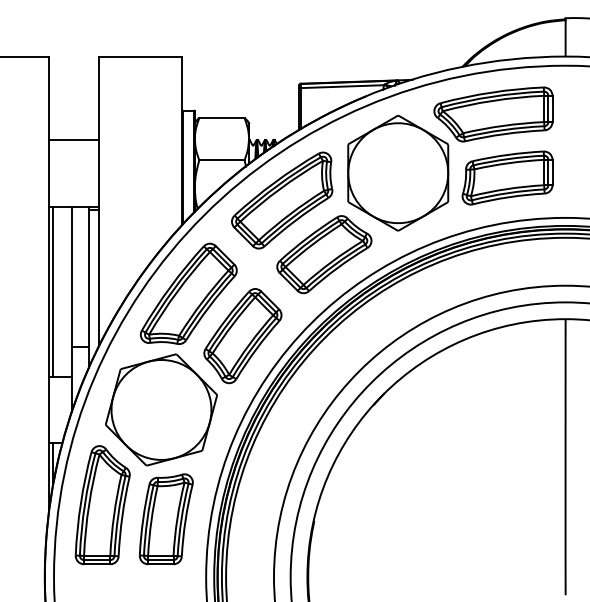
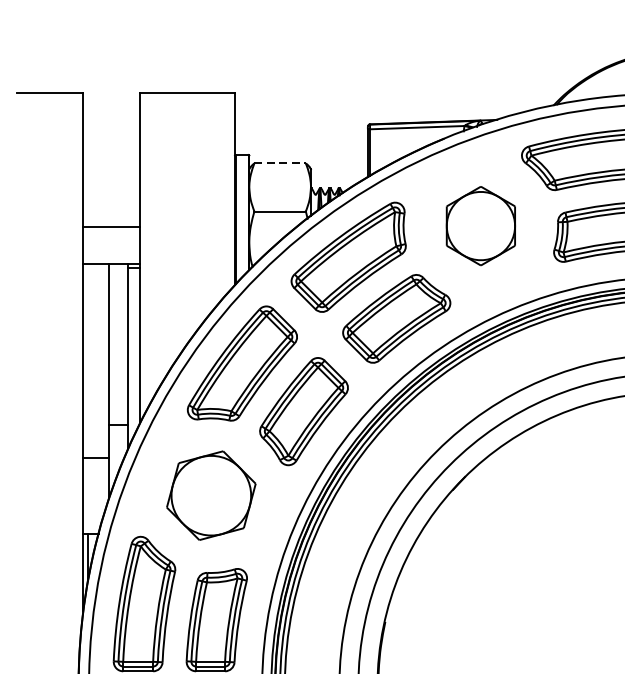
line: (221, 118) -> (279, 163), solid -> dashed
line: (74, 139) -> (112, 226), moved
part: (398, 172) -> (481, 225), size x0.6
line: (53, 291) -> (88, 360), removed
part: (161, 409) -> (211, 495), size x0.7

